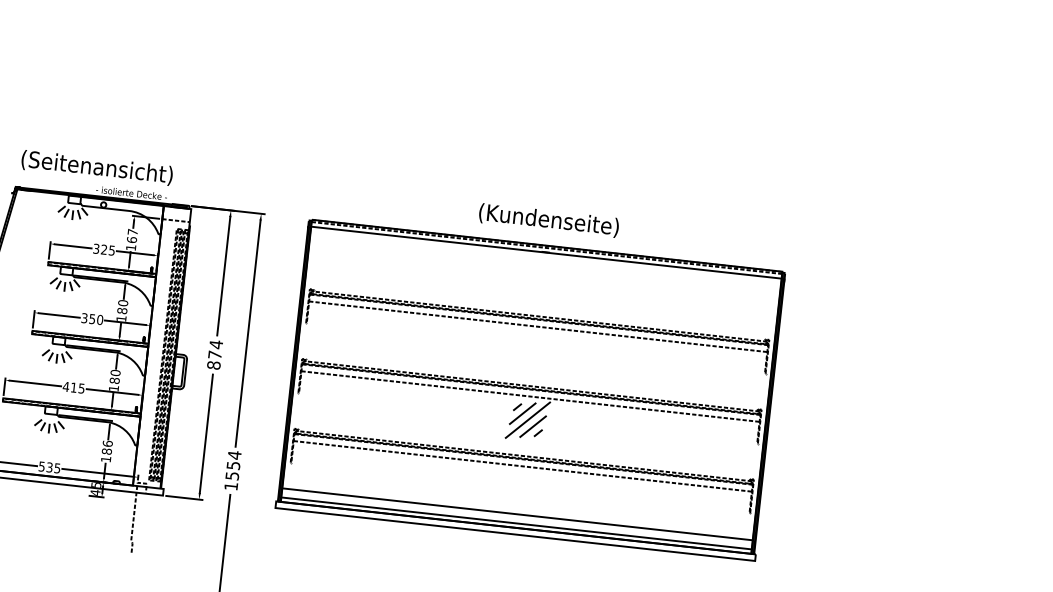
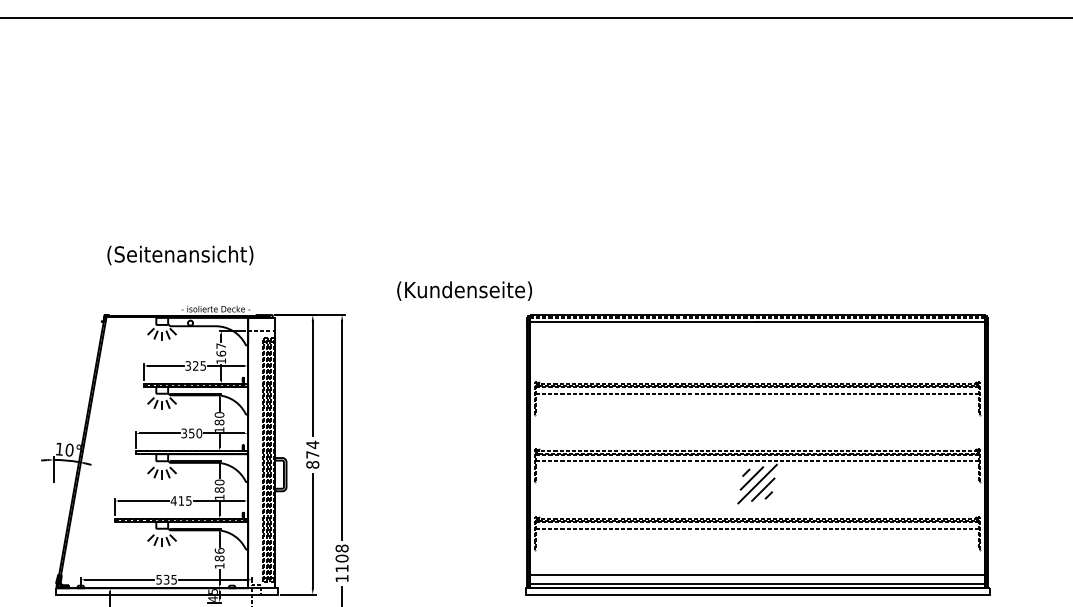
text: (97, 167) -> (180, 255), moved
text: (548, 219) -> (464, 290), moved
part: (531, 389) -> (757, 454), moved
text: (232, 465) -> (341, 558), 1554 -> 1108

